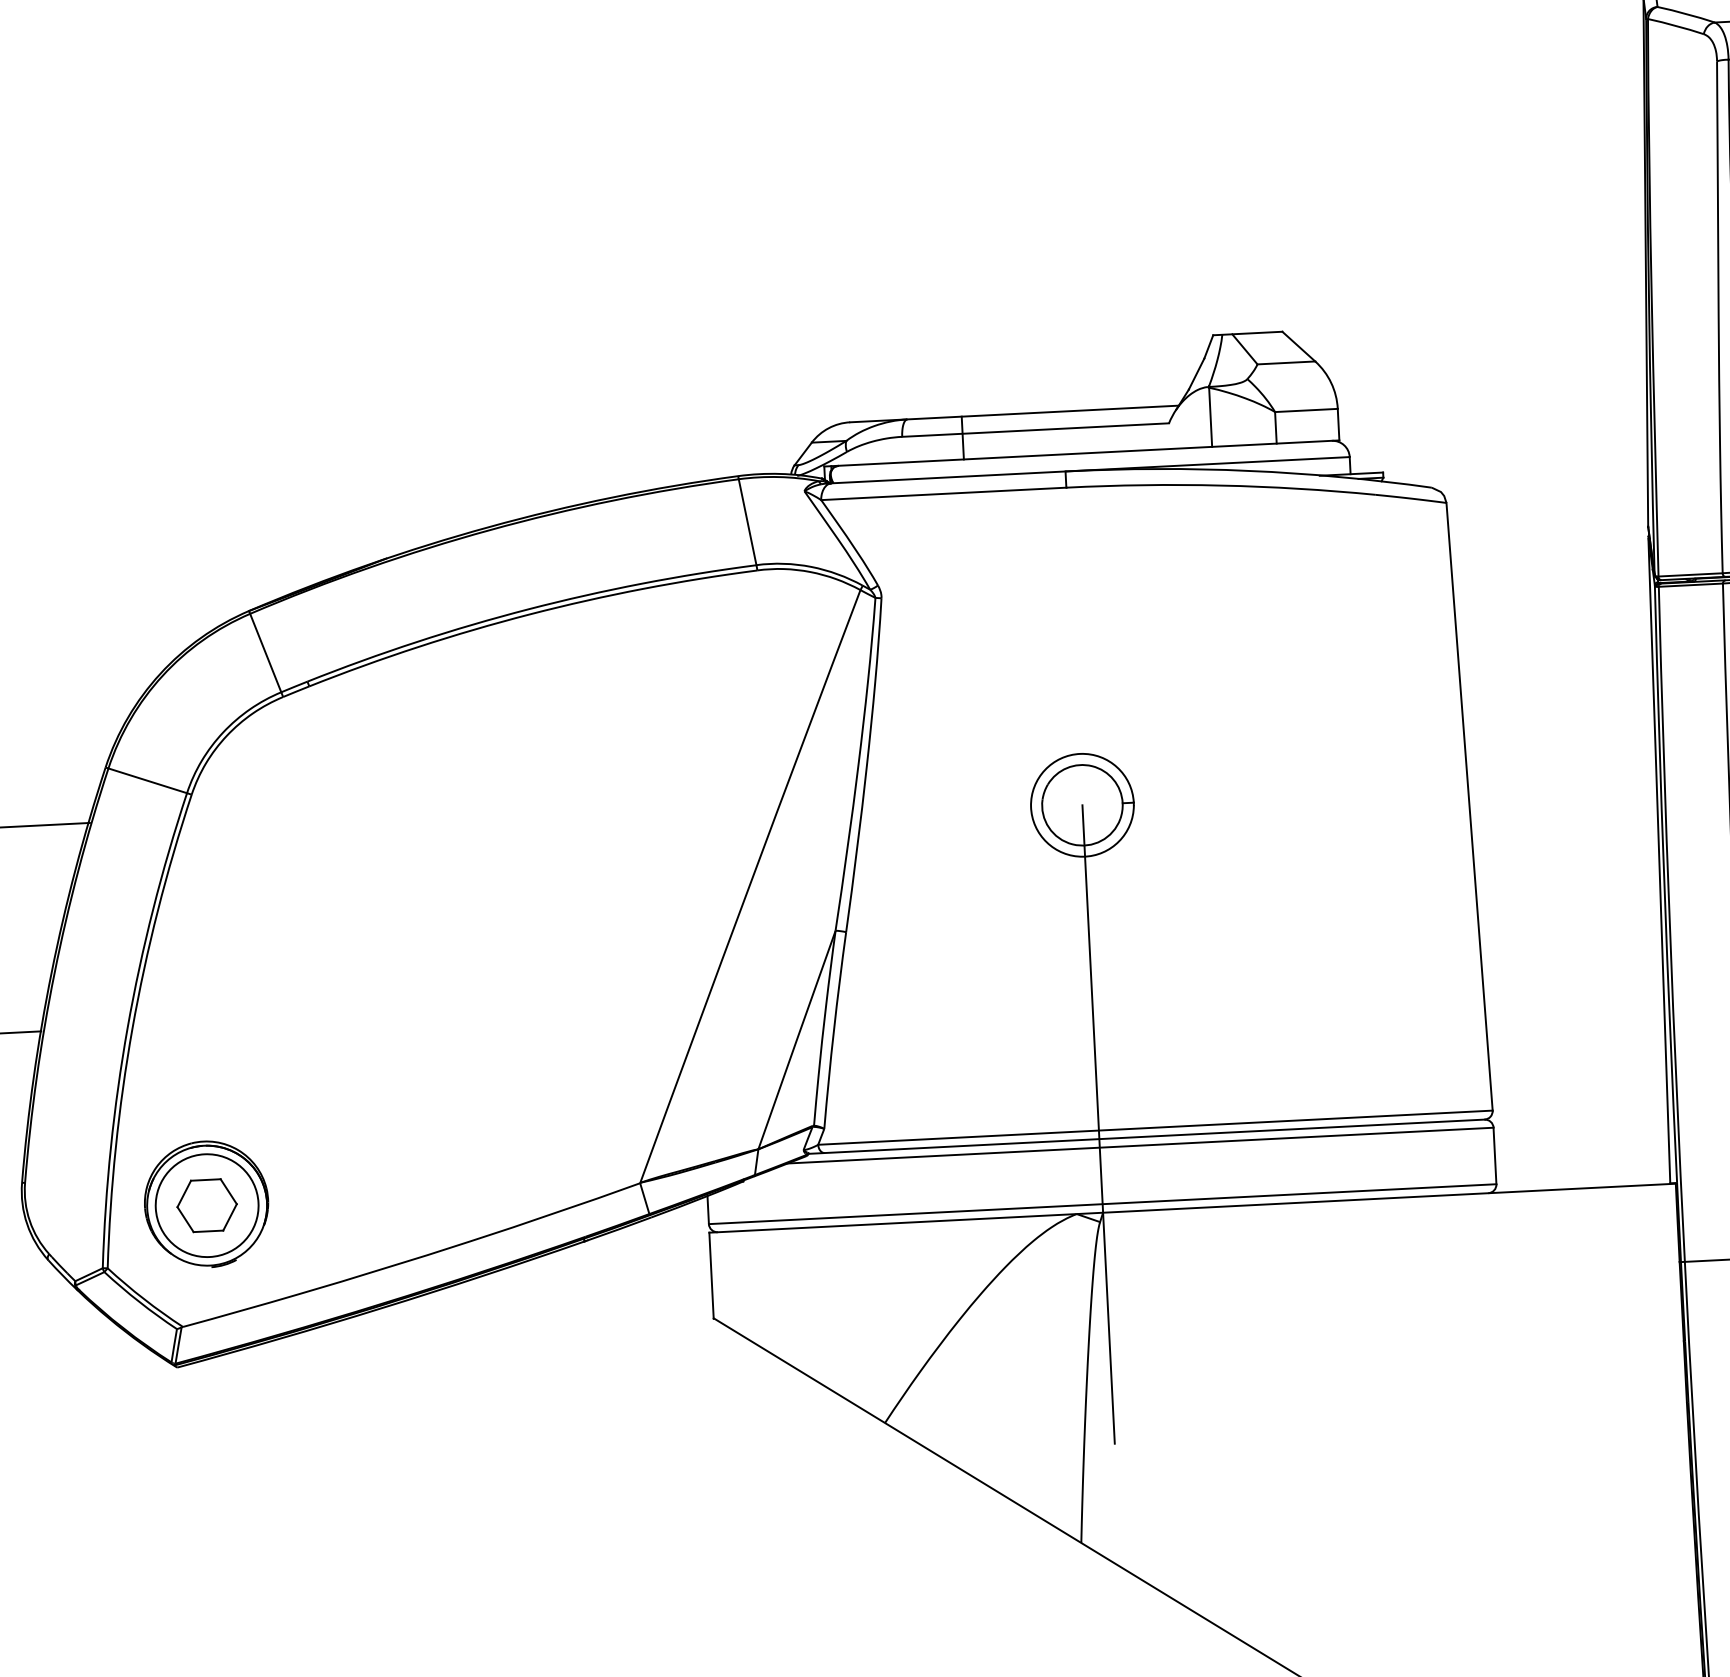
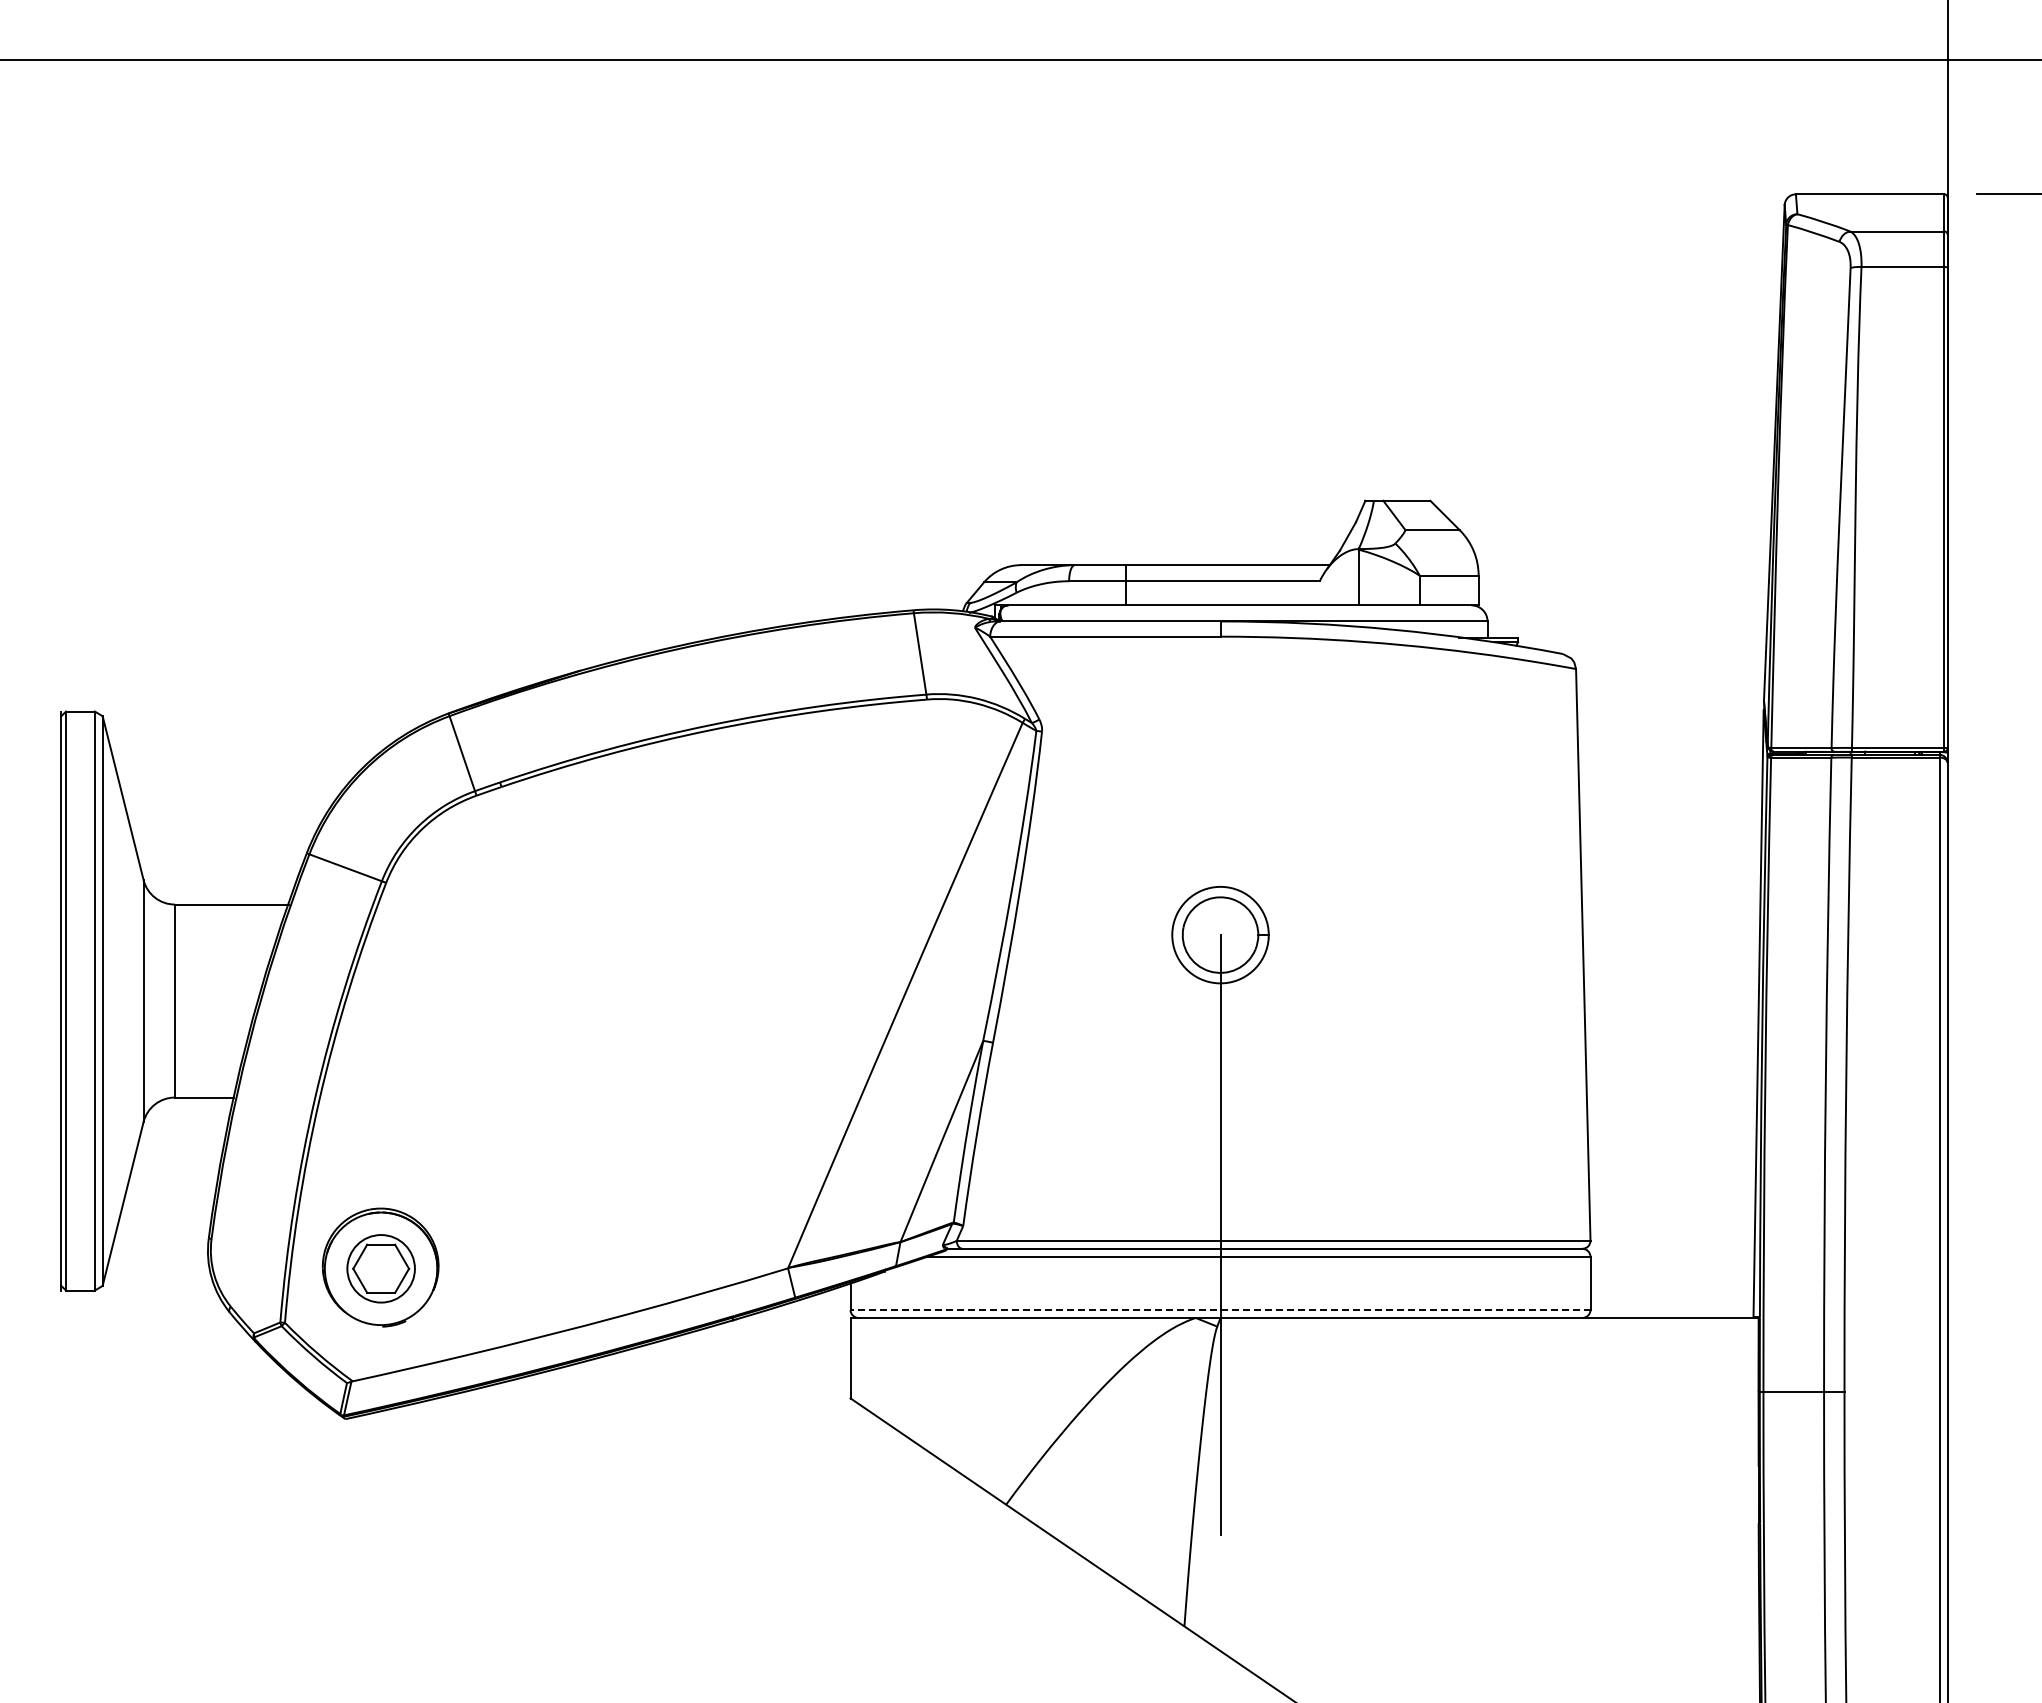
line: (1102, 1203) -> (1220, 1309), solid -> dashed
circle: (206, 1205) -> (380, 1268), size x0.7

